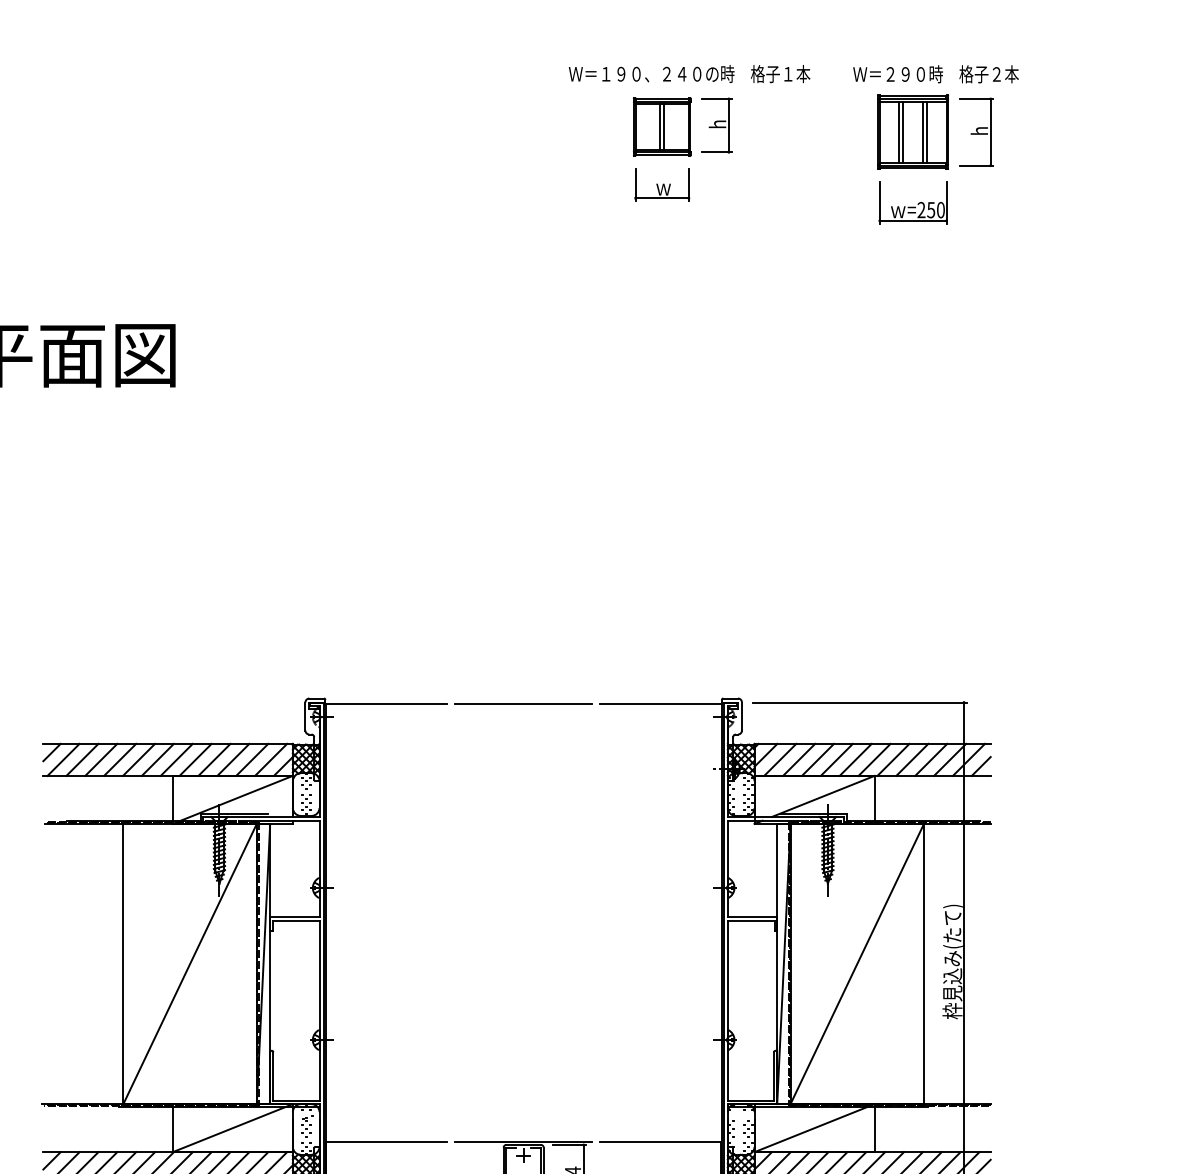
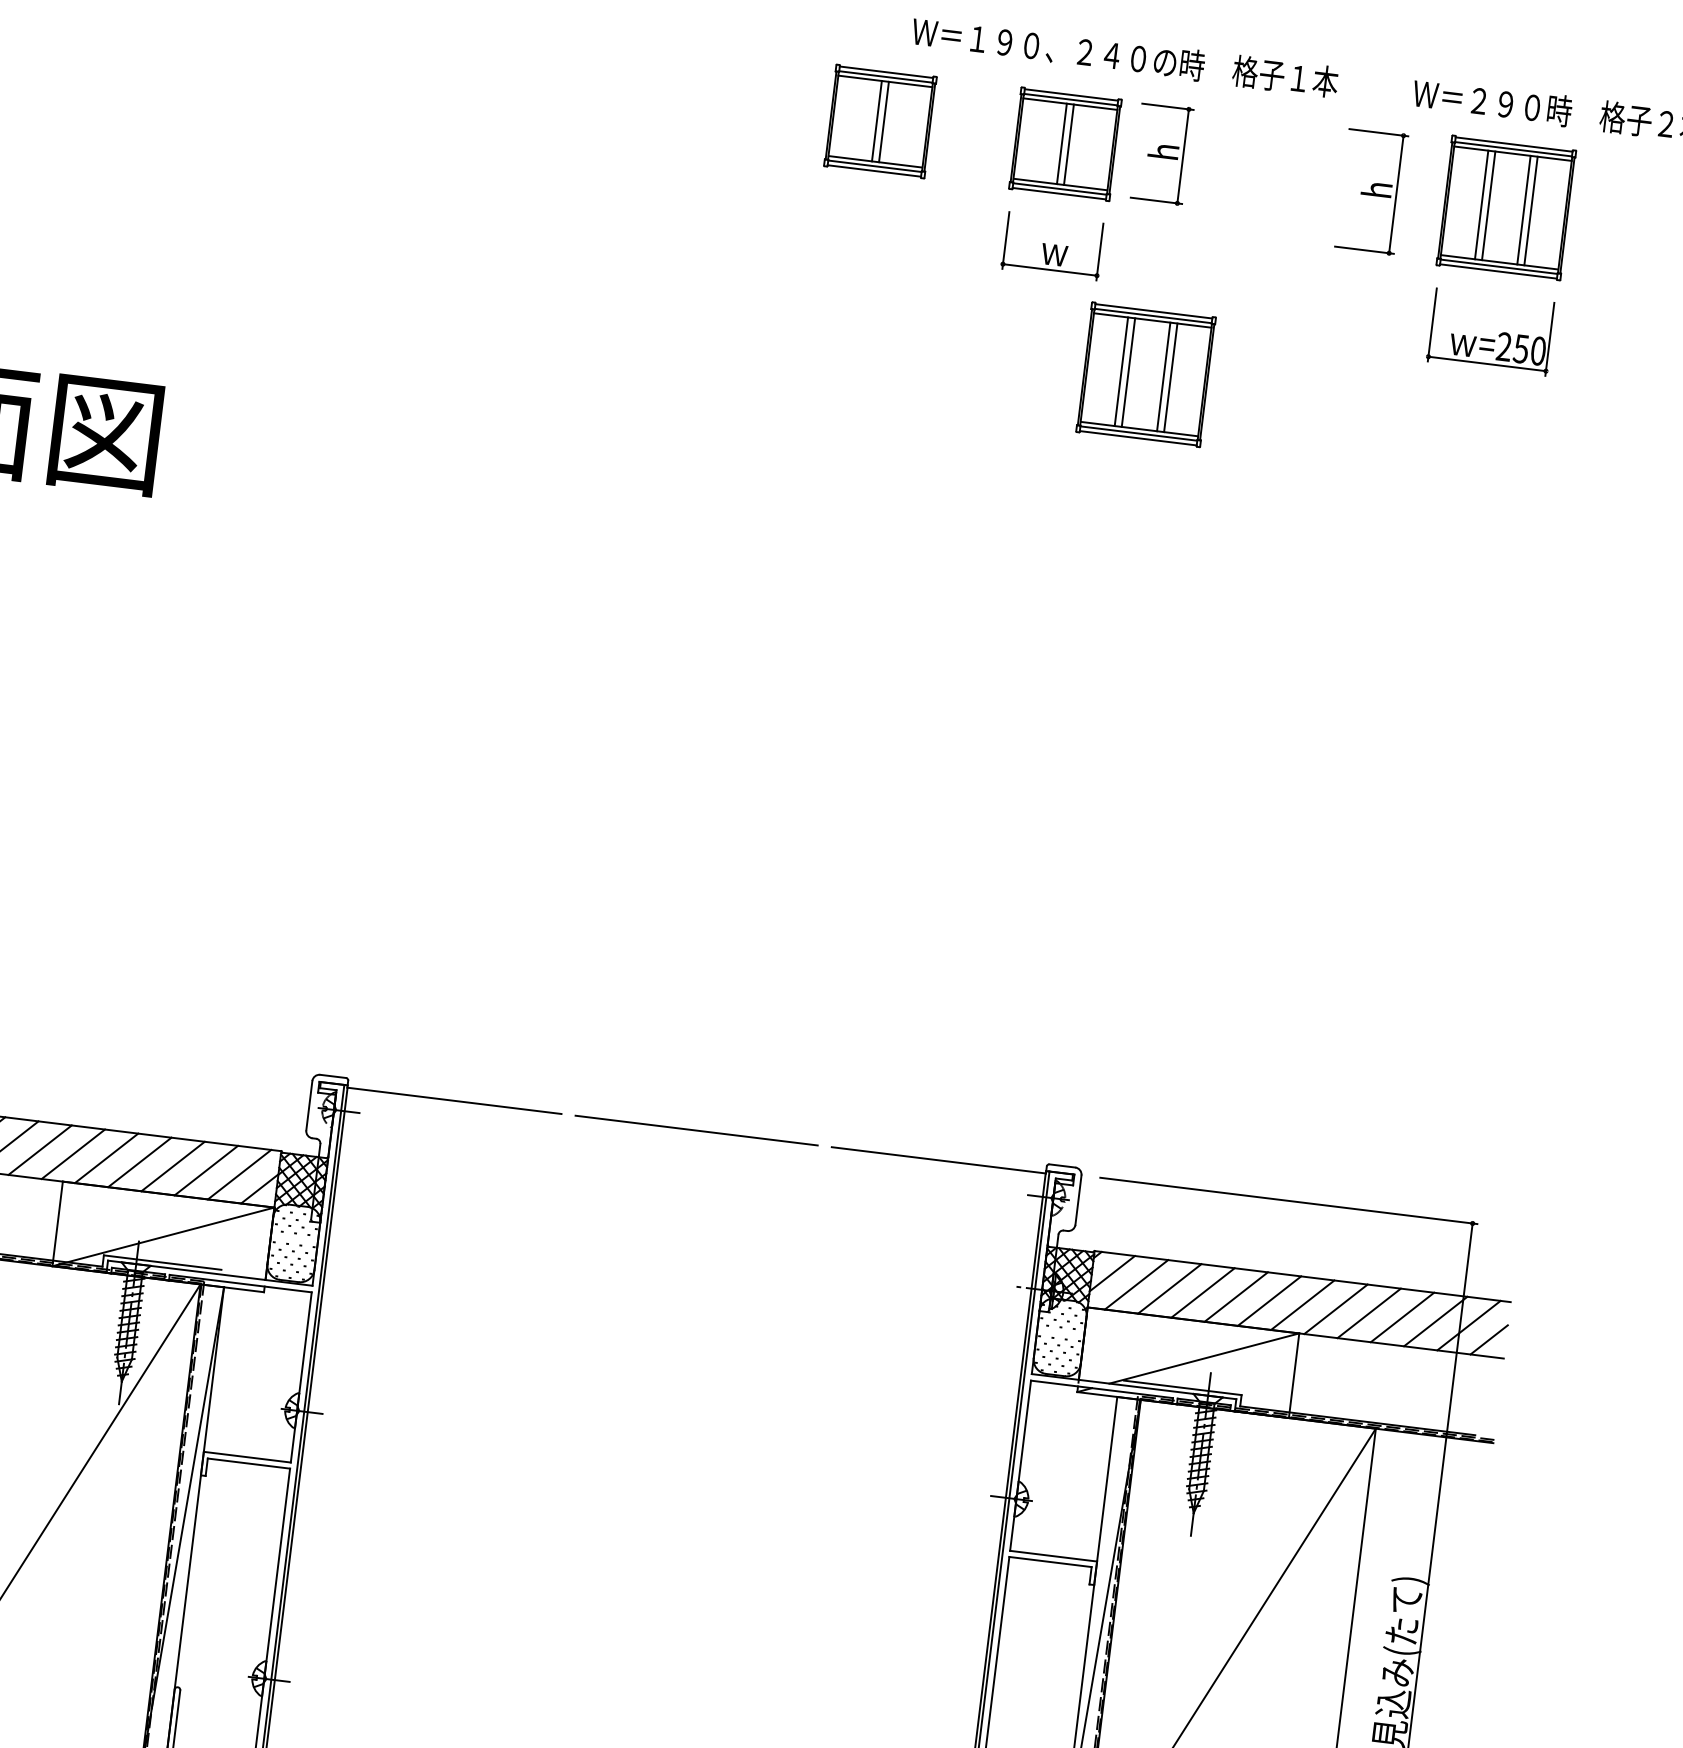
part: (557, 126) -> (881, 120), added
part: (976, 131) -> (1371, 189), moved
part: (722, 249) -> (1145, 373), added

